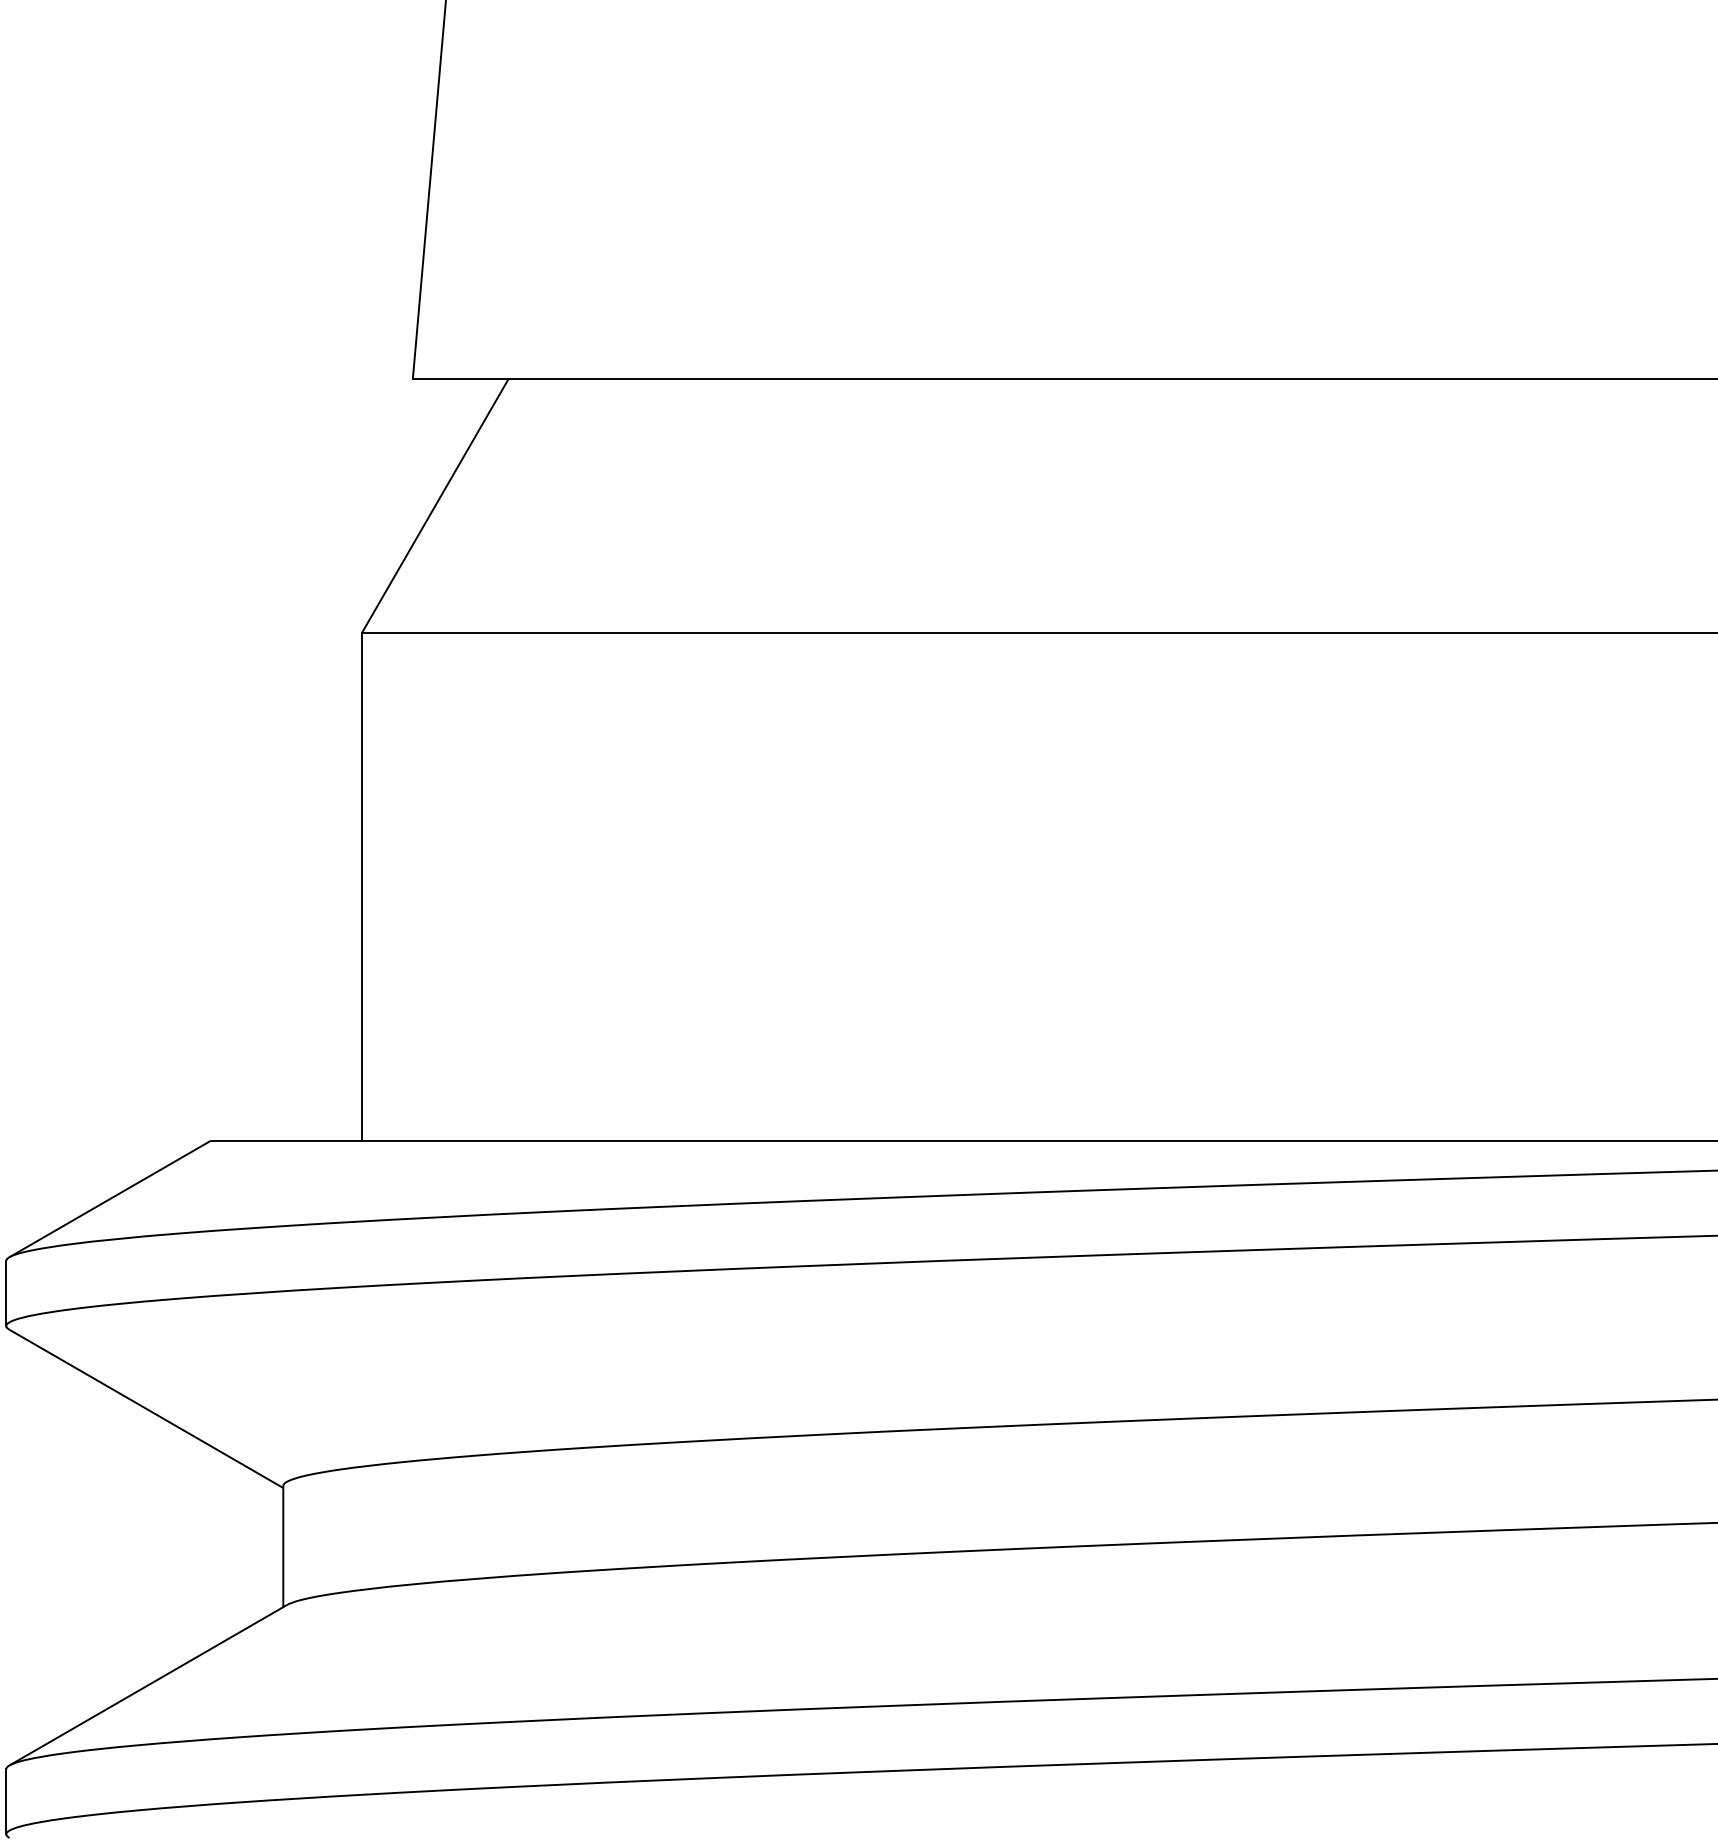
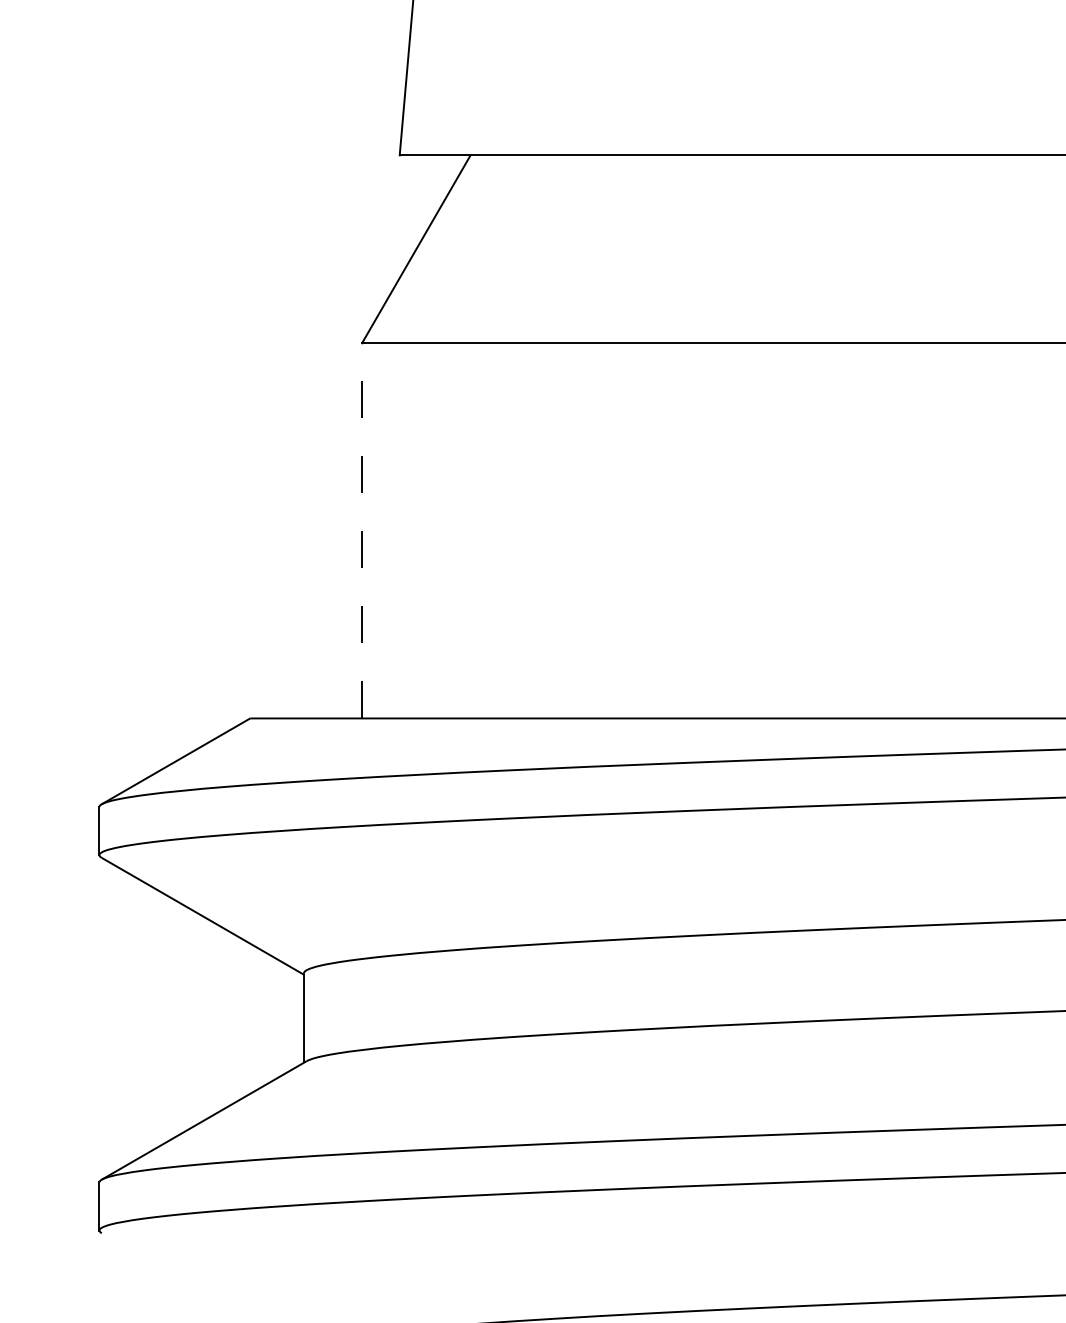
line: (362, 886) -> (362, 530), solid -> dashed

